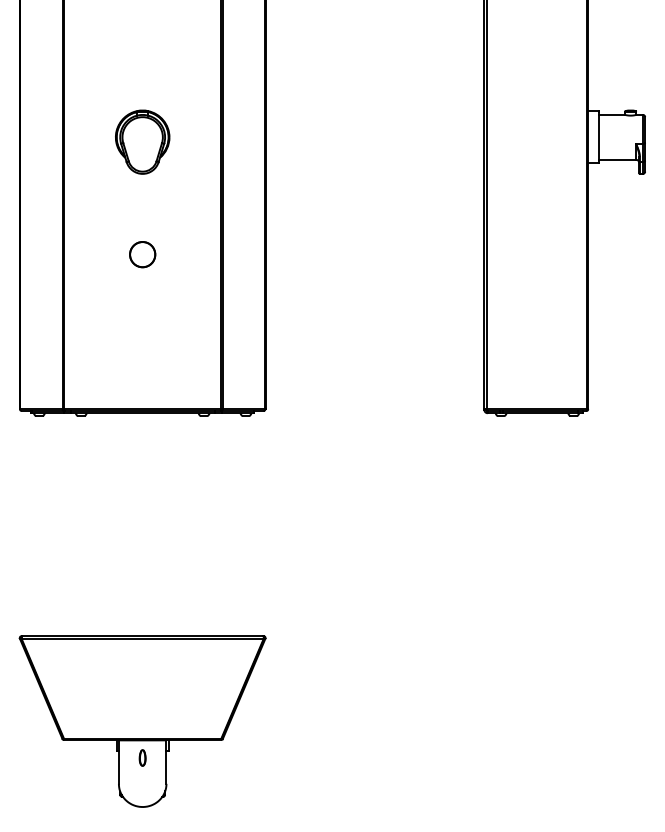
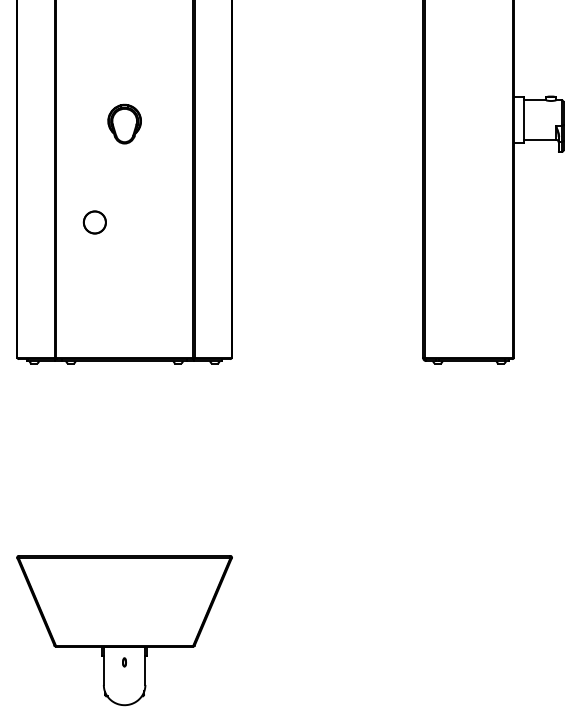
part: (142, 141) -> (124, 123), size x0.7
circle: (142, 254) -> (94, 222), moved
part: (142, 757) -> (124, 661), size x0.6

